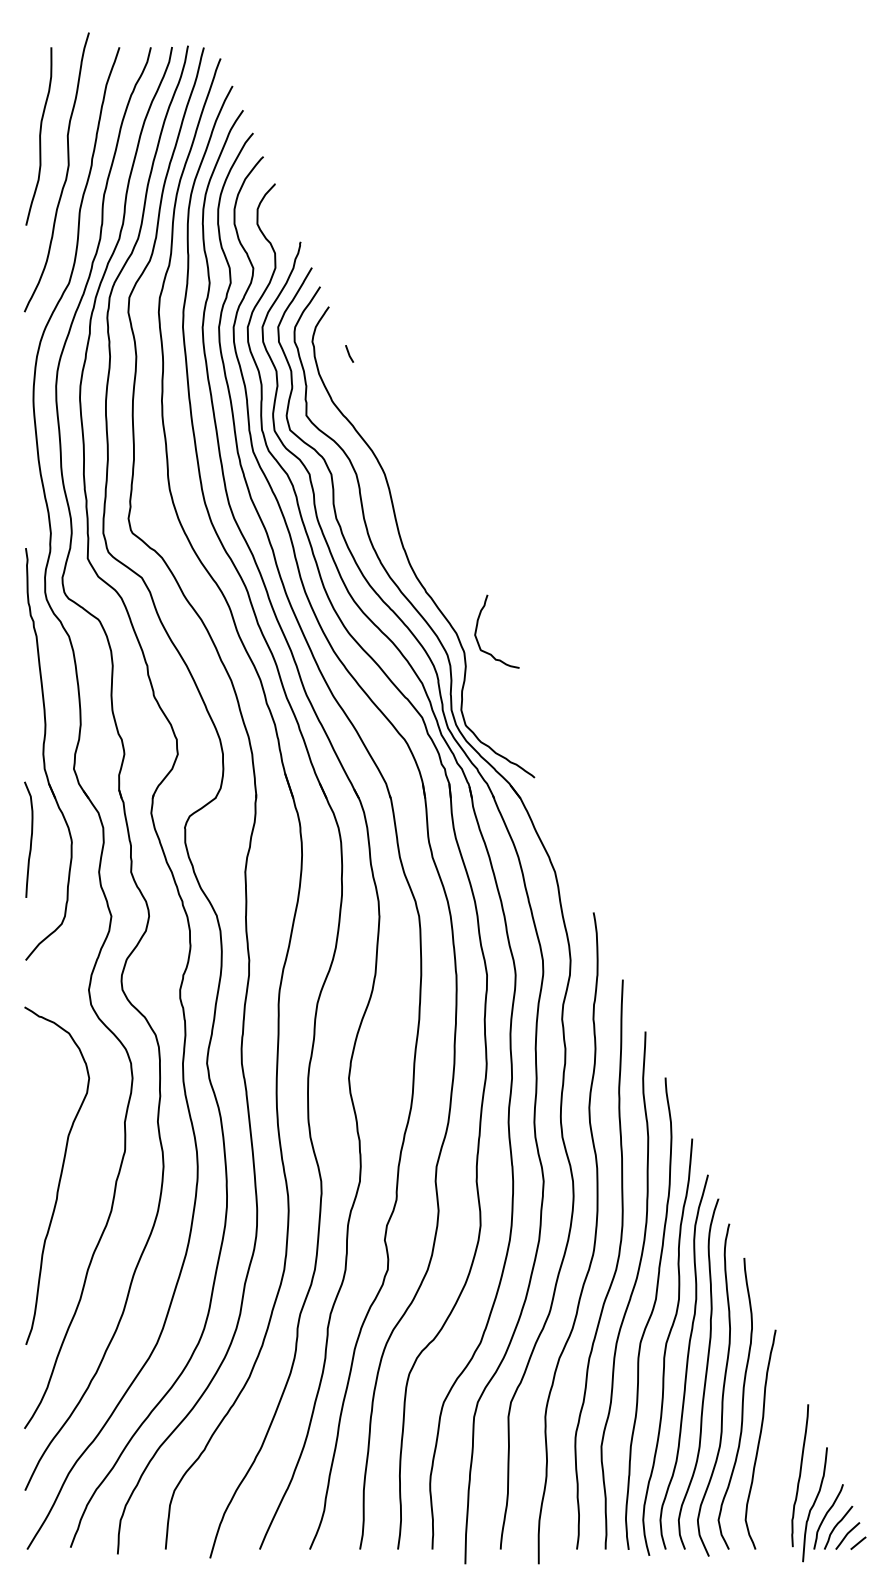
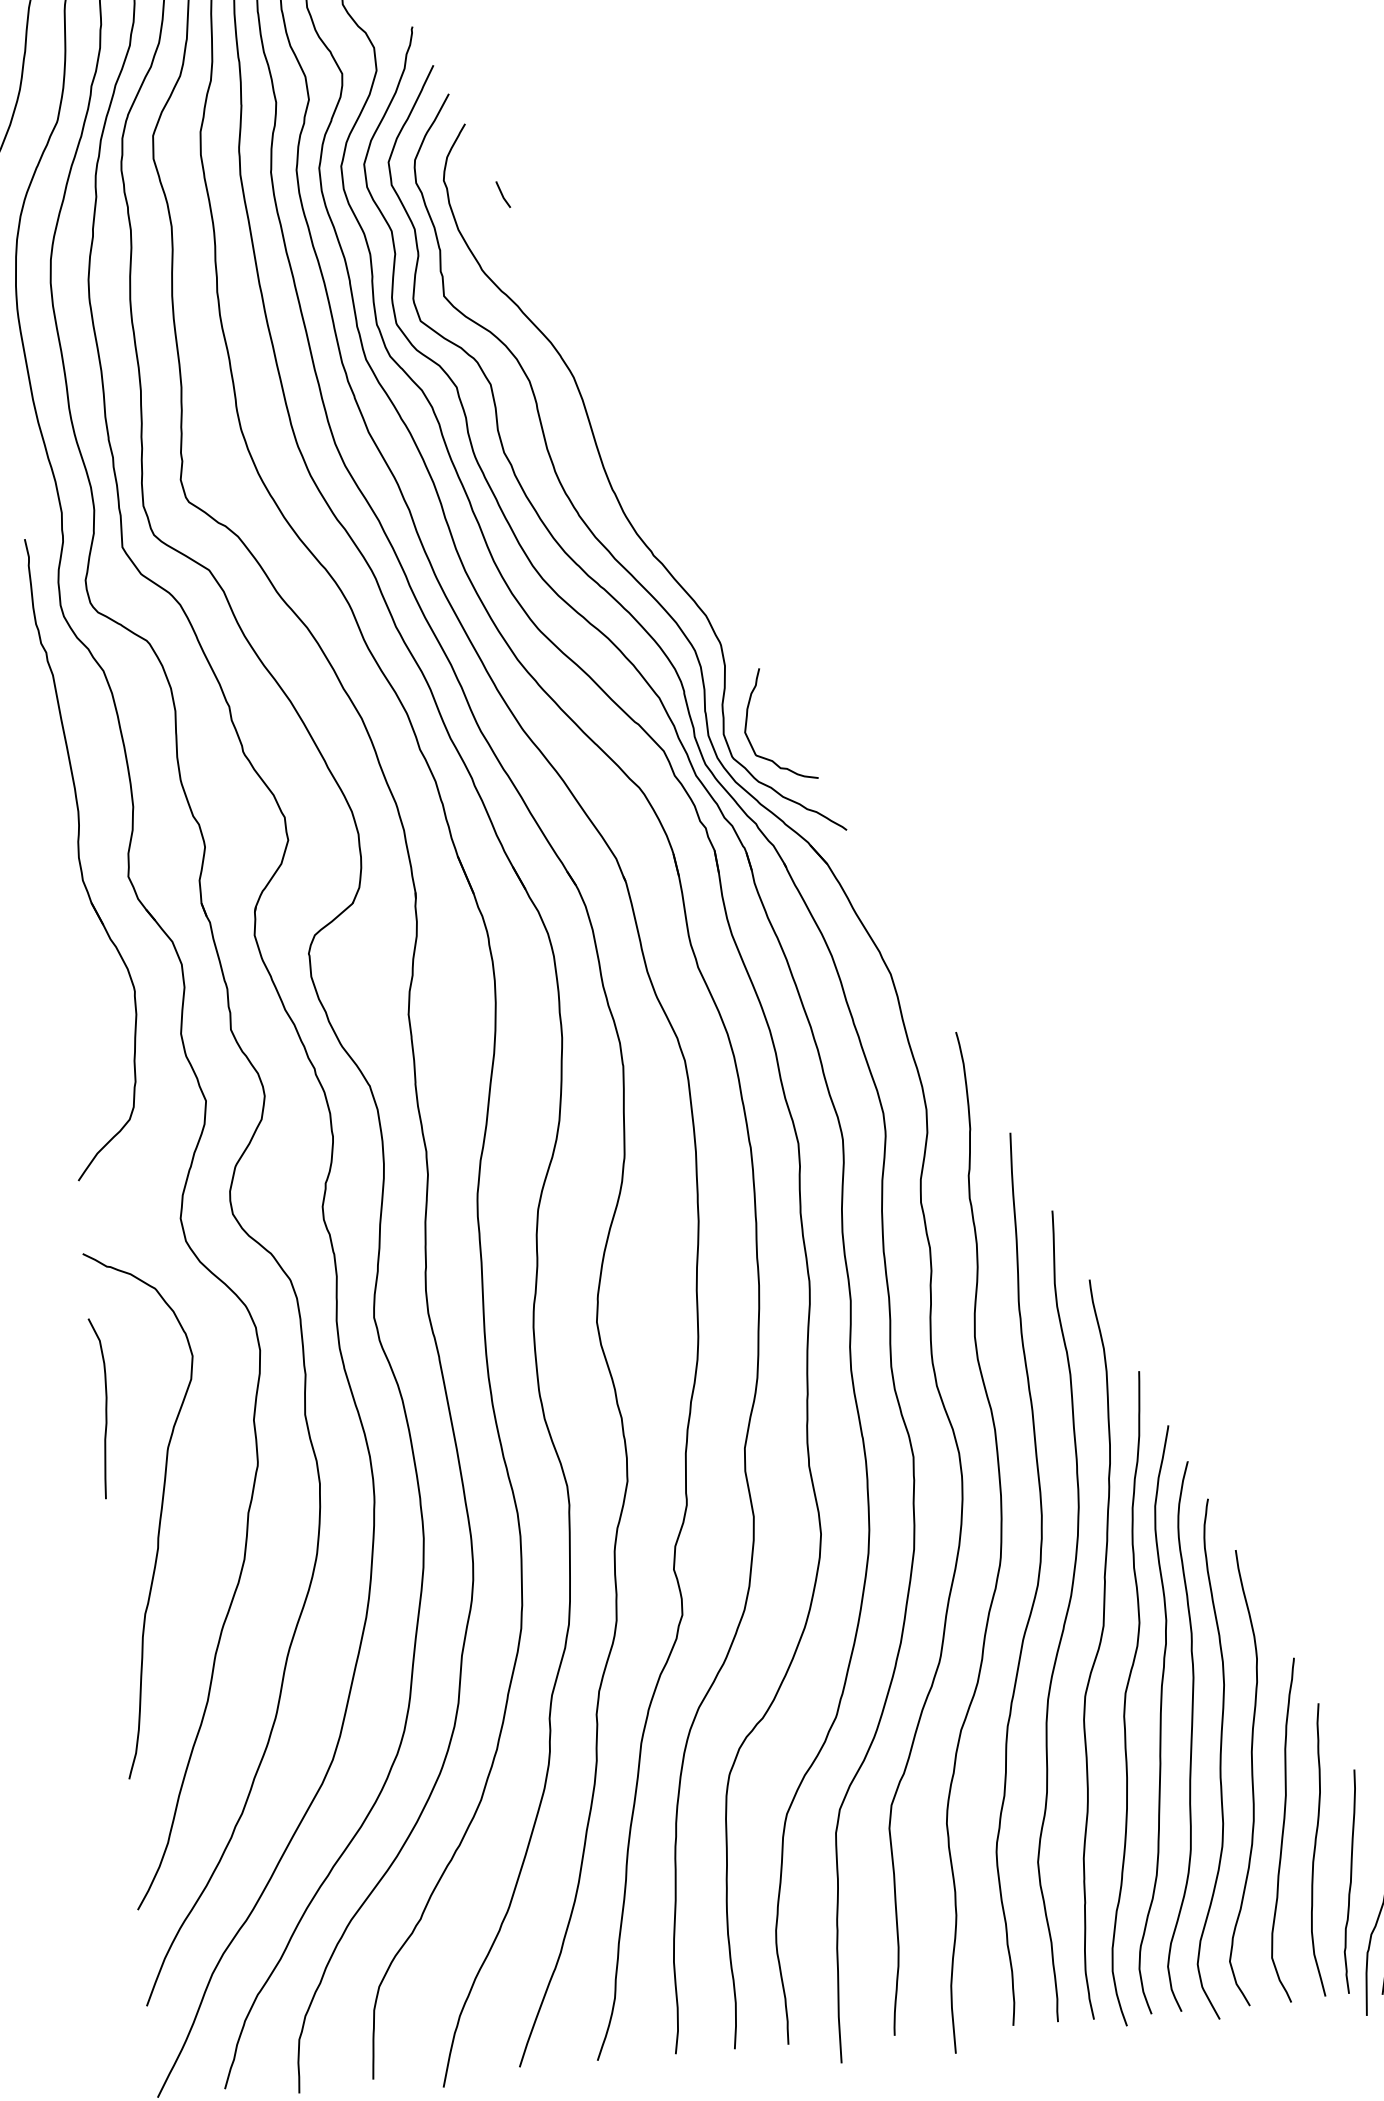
curve: (477, 629) -> (748, 723), moved
curve: (30, 839) -> (104, 1407), moved
curve: (779, 1453) -> (1316, 1849), added

